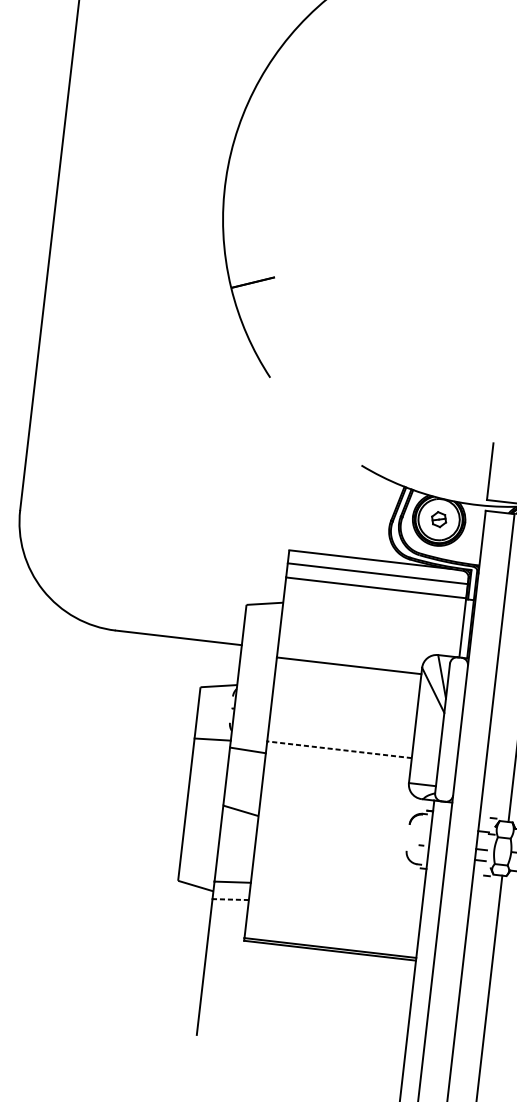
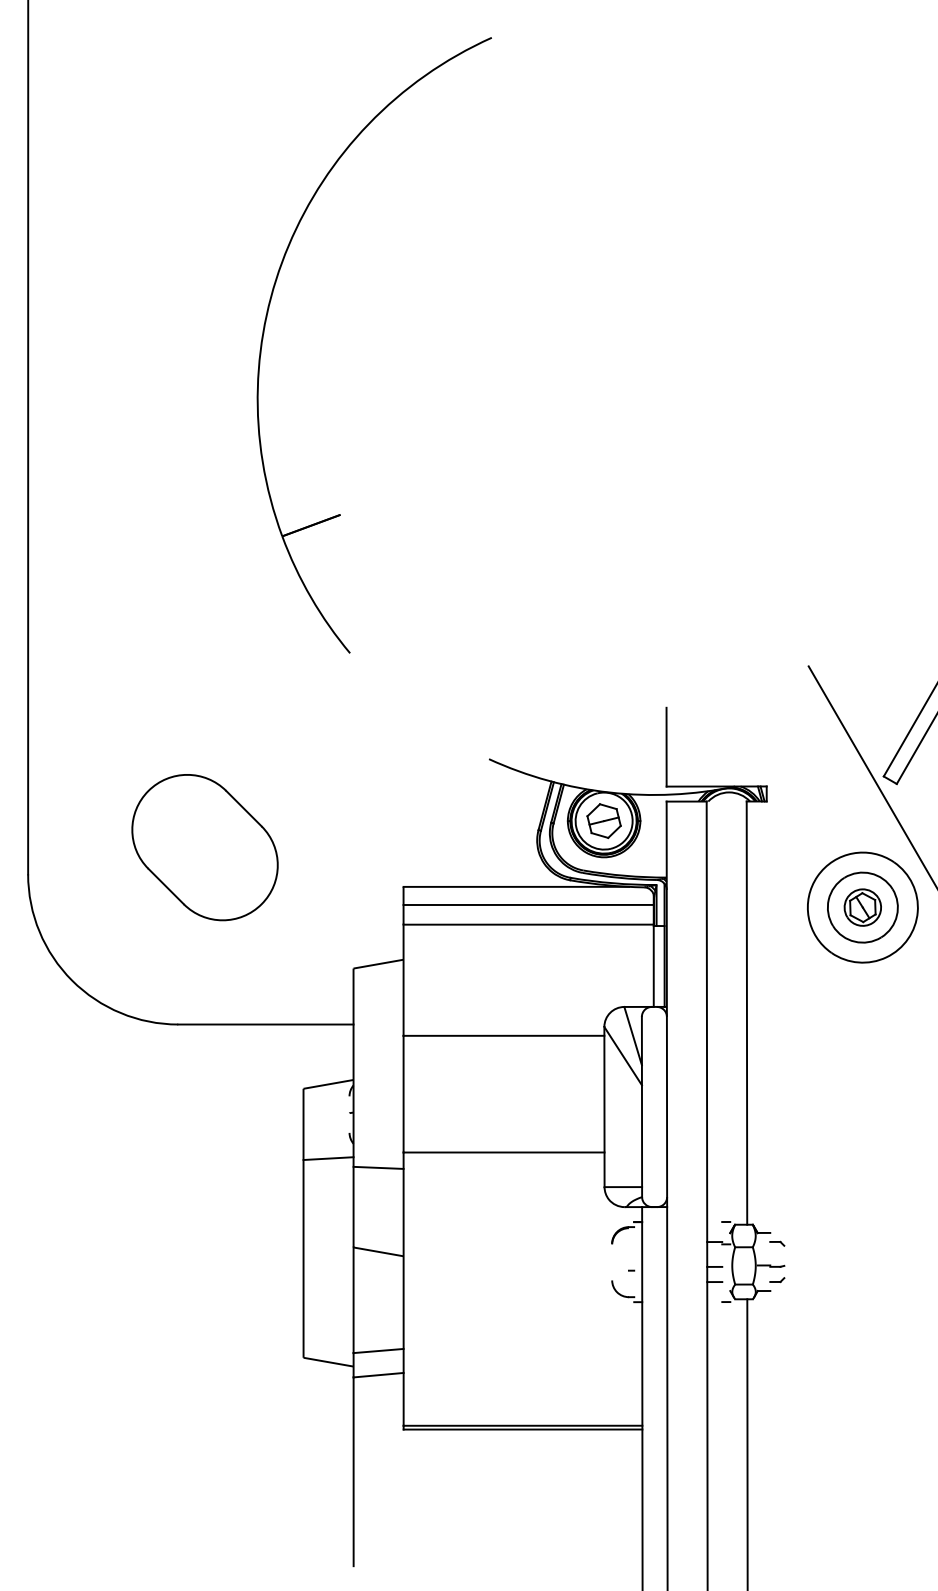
part: (149, 505) -> (204, 847), added
part: (438, 519) -> (603, 820), size x1.67
line: (339, 749) -> (503, 1152), dashed -> solid
line: (230, 899) -> (378, 1375), dashed -> solid

